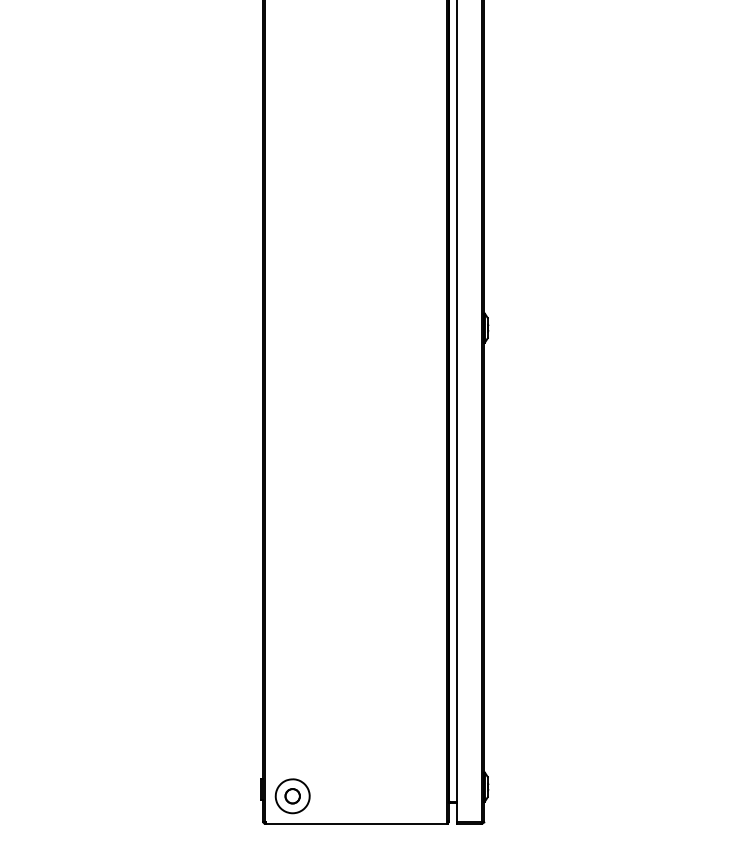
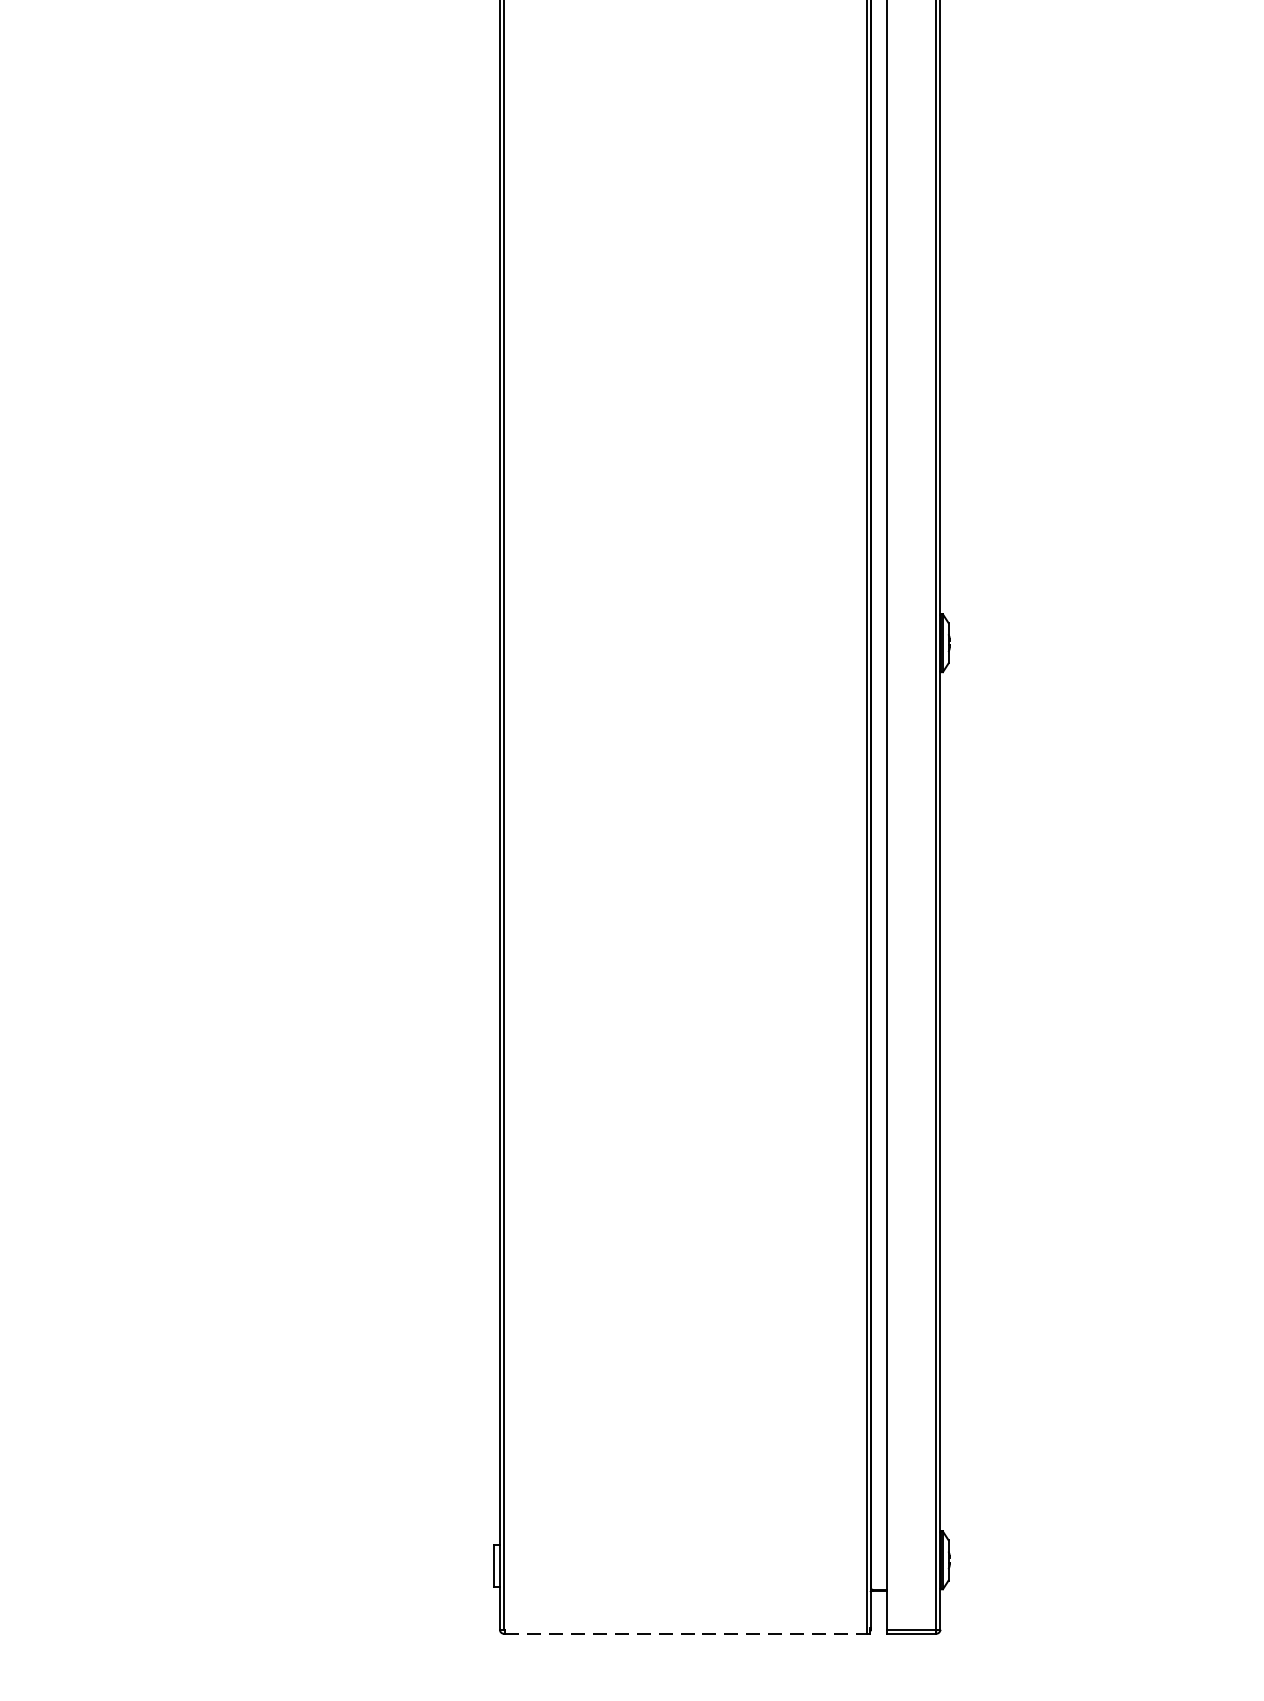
part: (292, 796) -> (558, 1579), removed
line: (356, 823) -> (686, 1633), solid -> dashed

